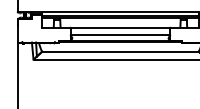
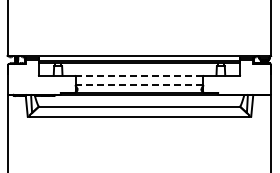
line: (120, 28) -> (139, 76), solid -> dashed
line: (120, 35) -> (139, 85), solid -> dashed

